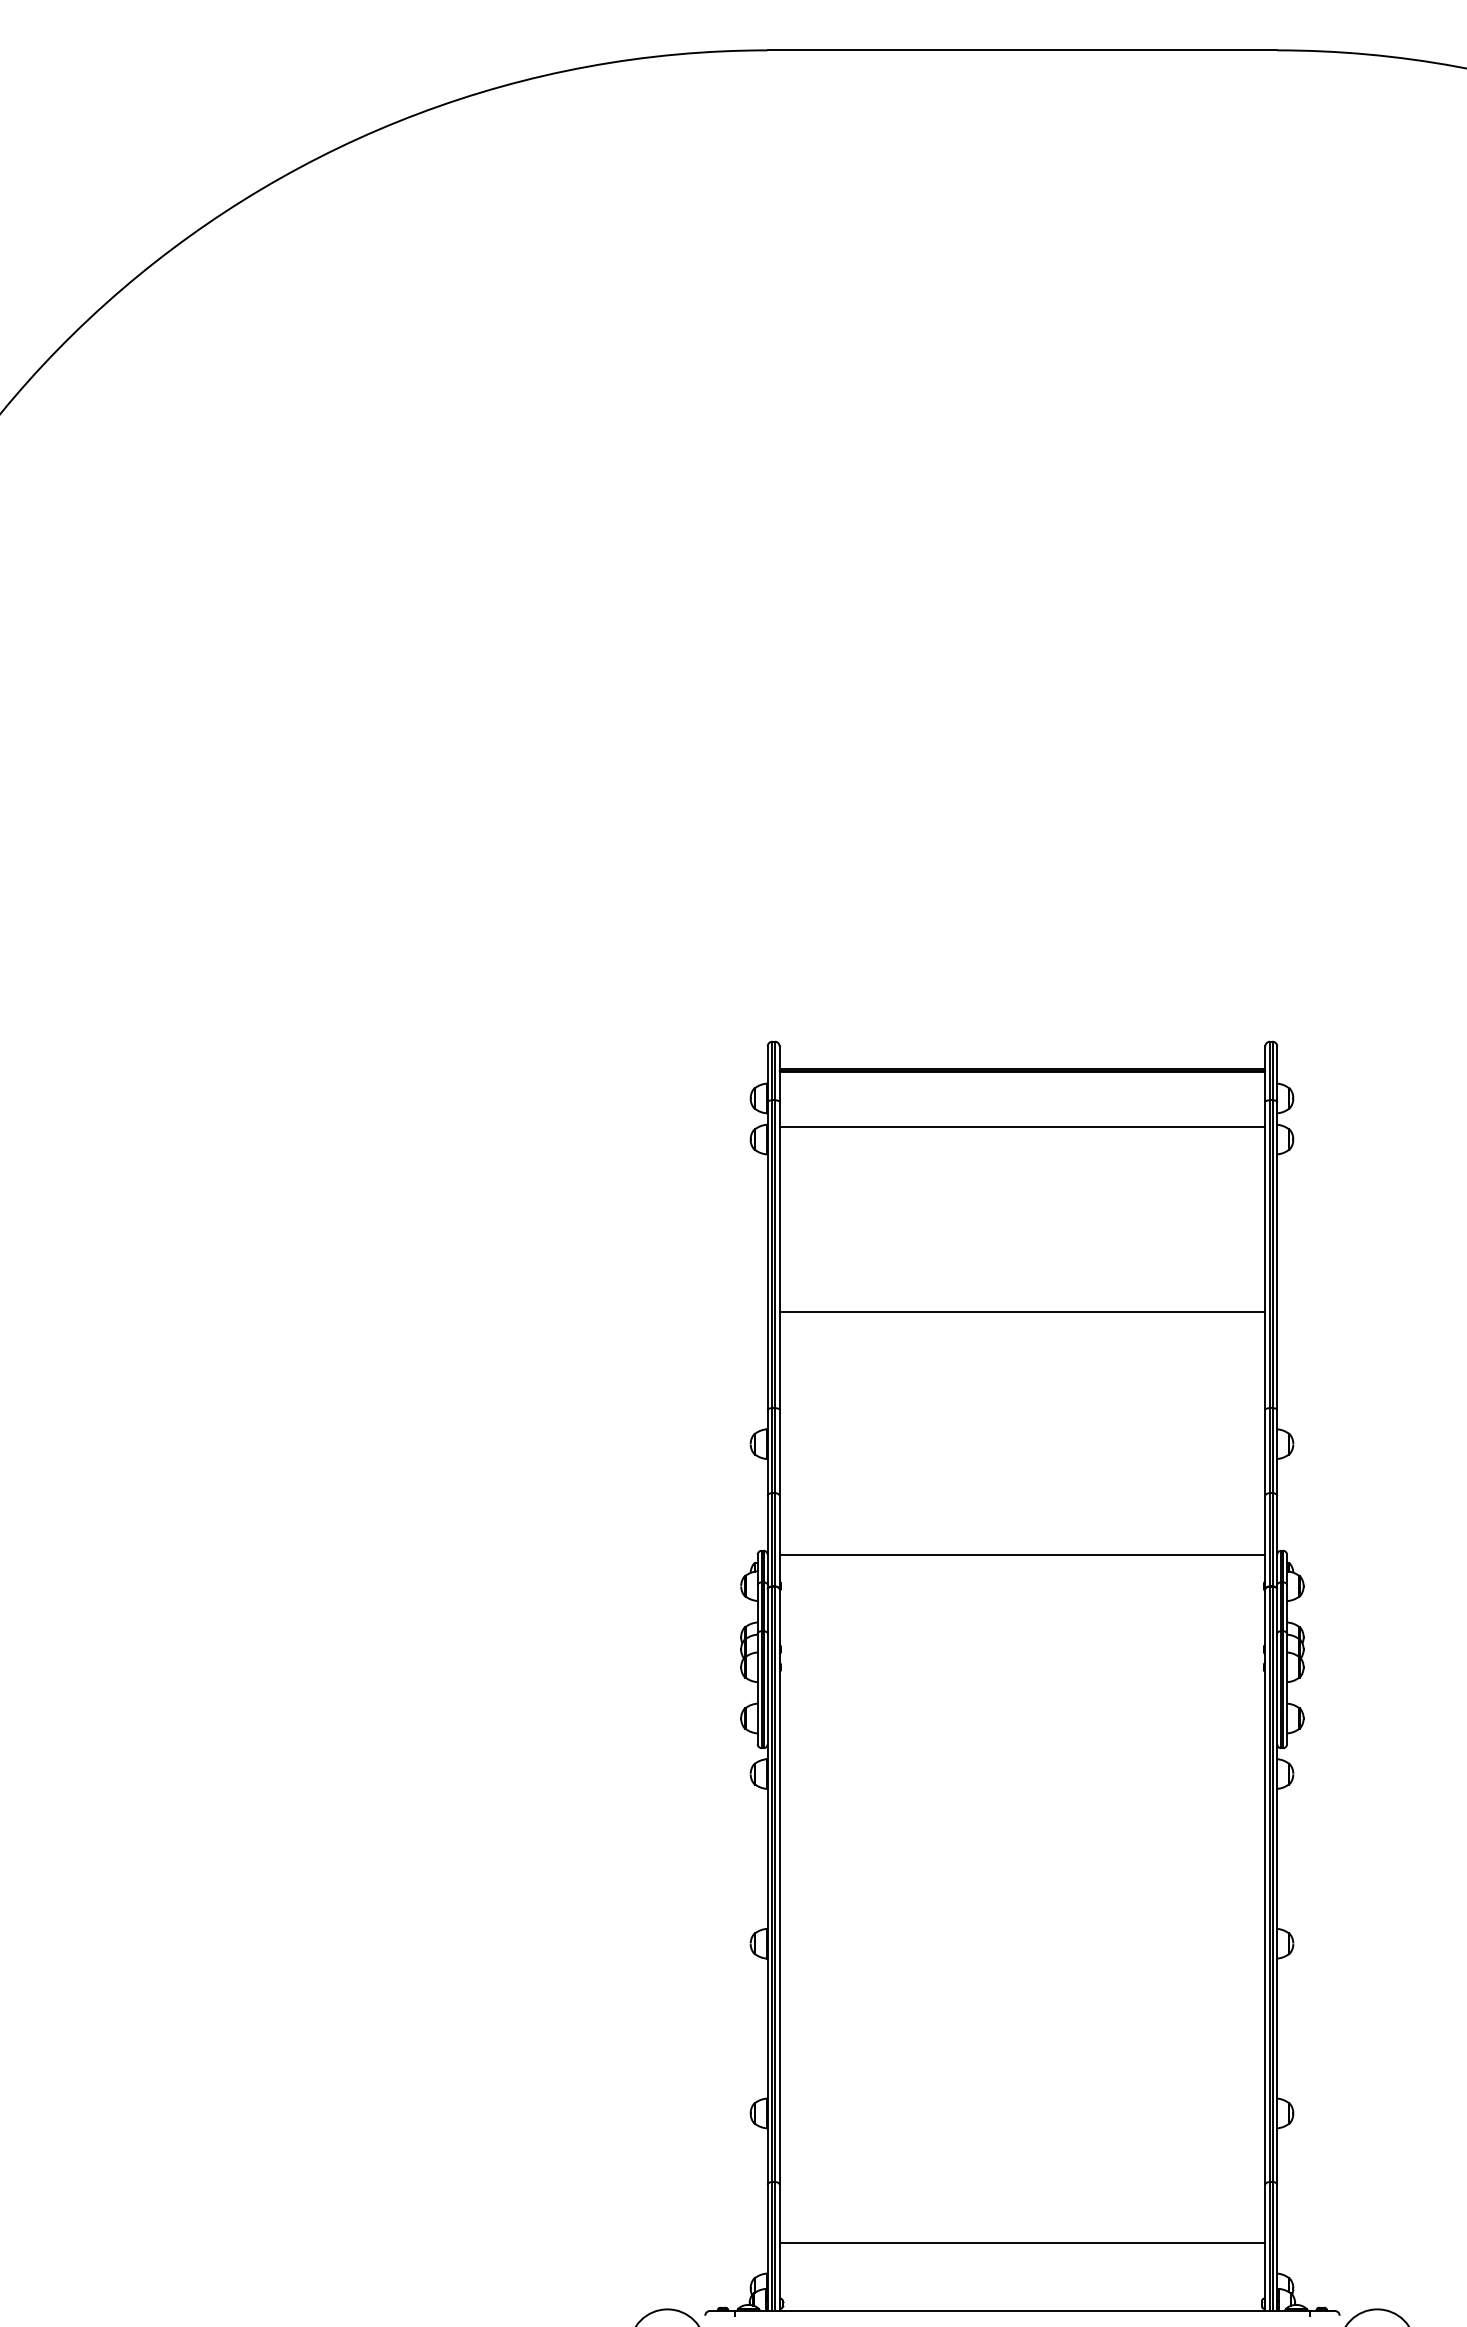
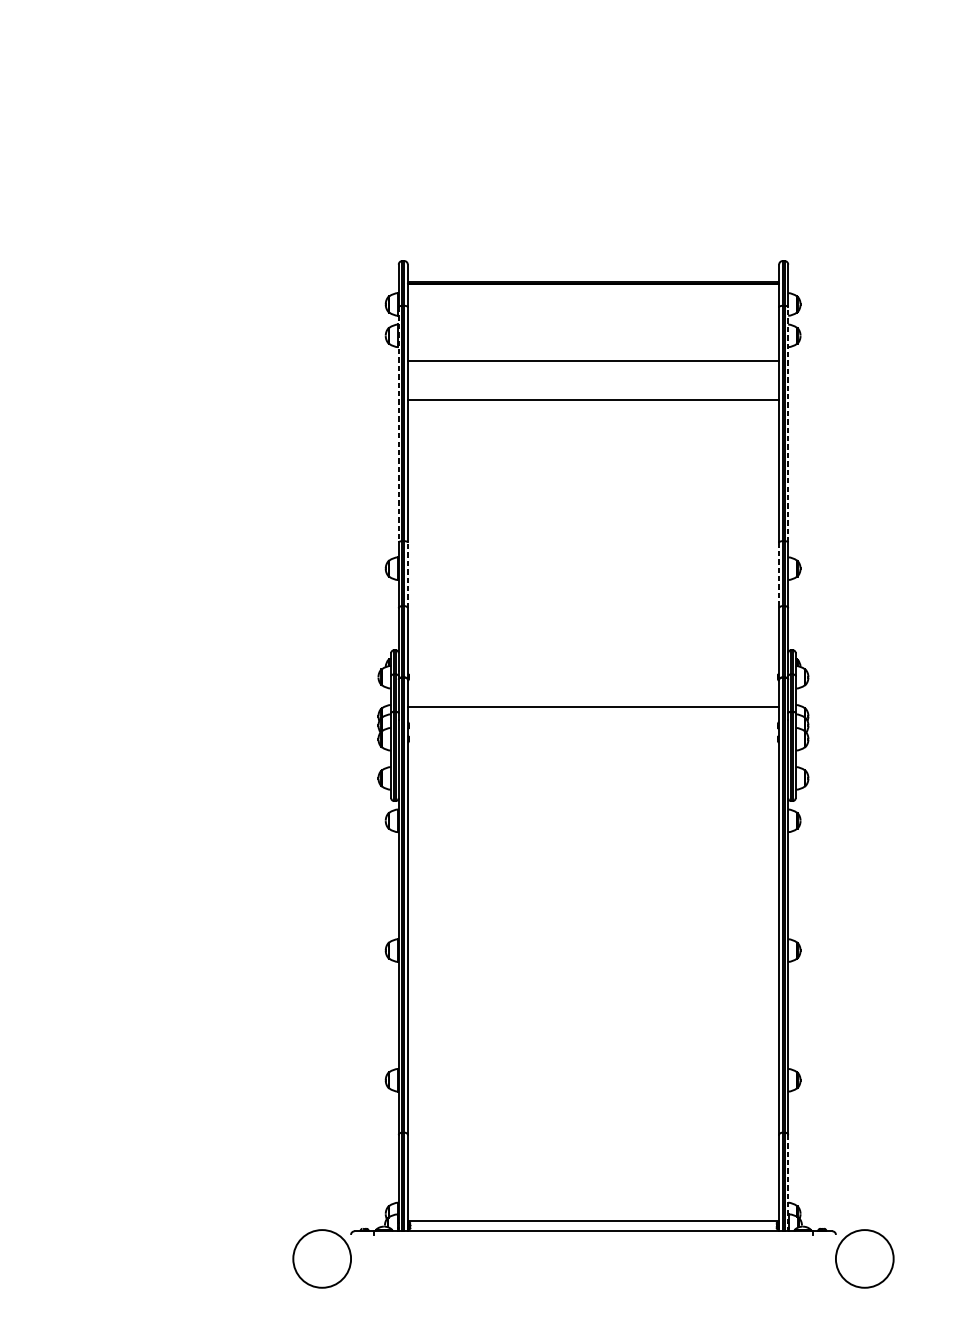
line: (1022, 1126) -> (593, 361), moved
line: (767, 1255) -> (398, 424), solid -> dashed
line: (1277, 1255) -> (788, 424), solid -> dashed
line: (1022, 1311) -> (593, 399), moved
line: (779, 1452) -> (407, 575), solid -> dashed
line: (1265, 1453) -> (779, 575), solid -> dashed
line: (1022, 1554) -> (593, 706), moved
line: (1022, 2243) -> (593, 1220), moved
line: (1277, 2248) -> (788, 1183), solid -> dashed

